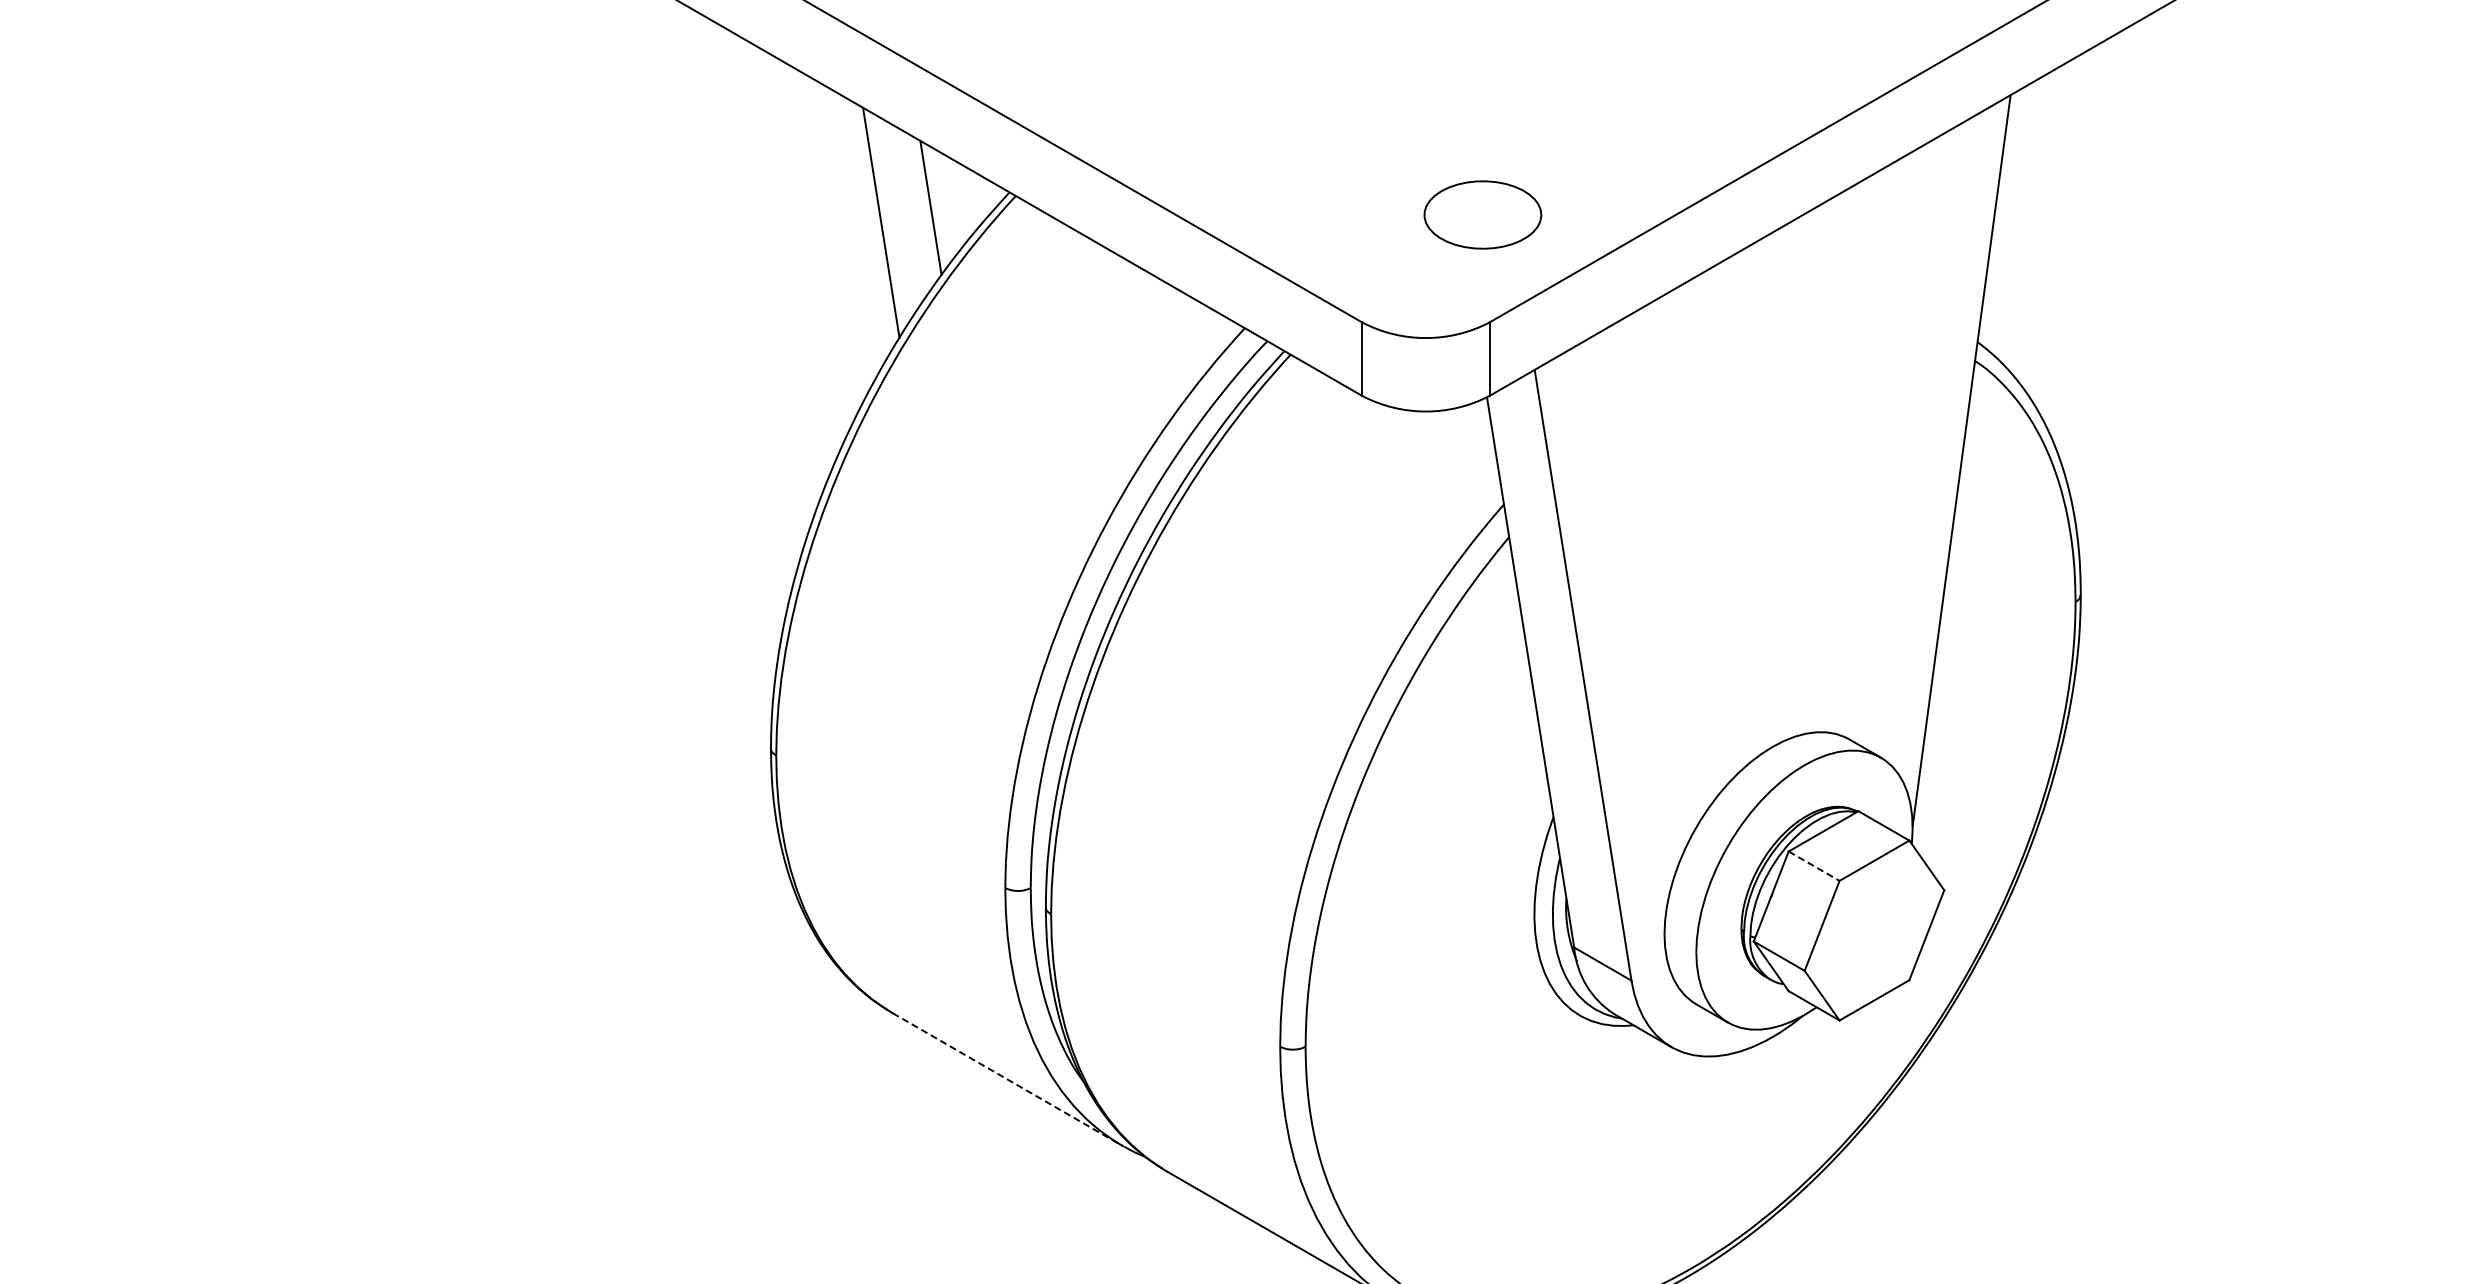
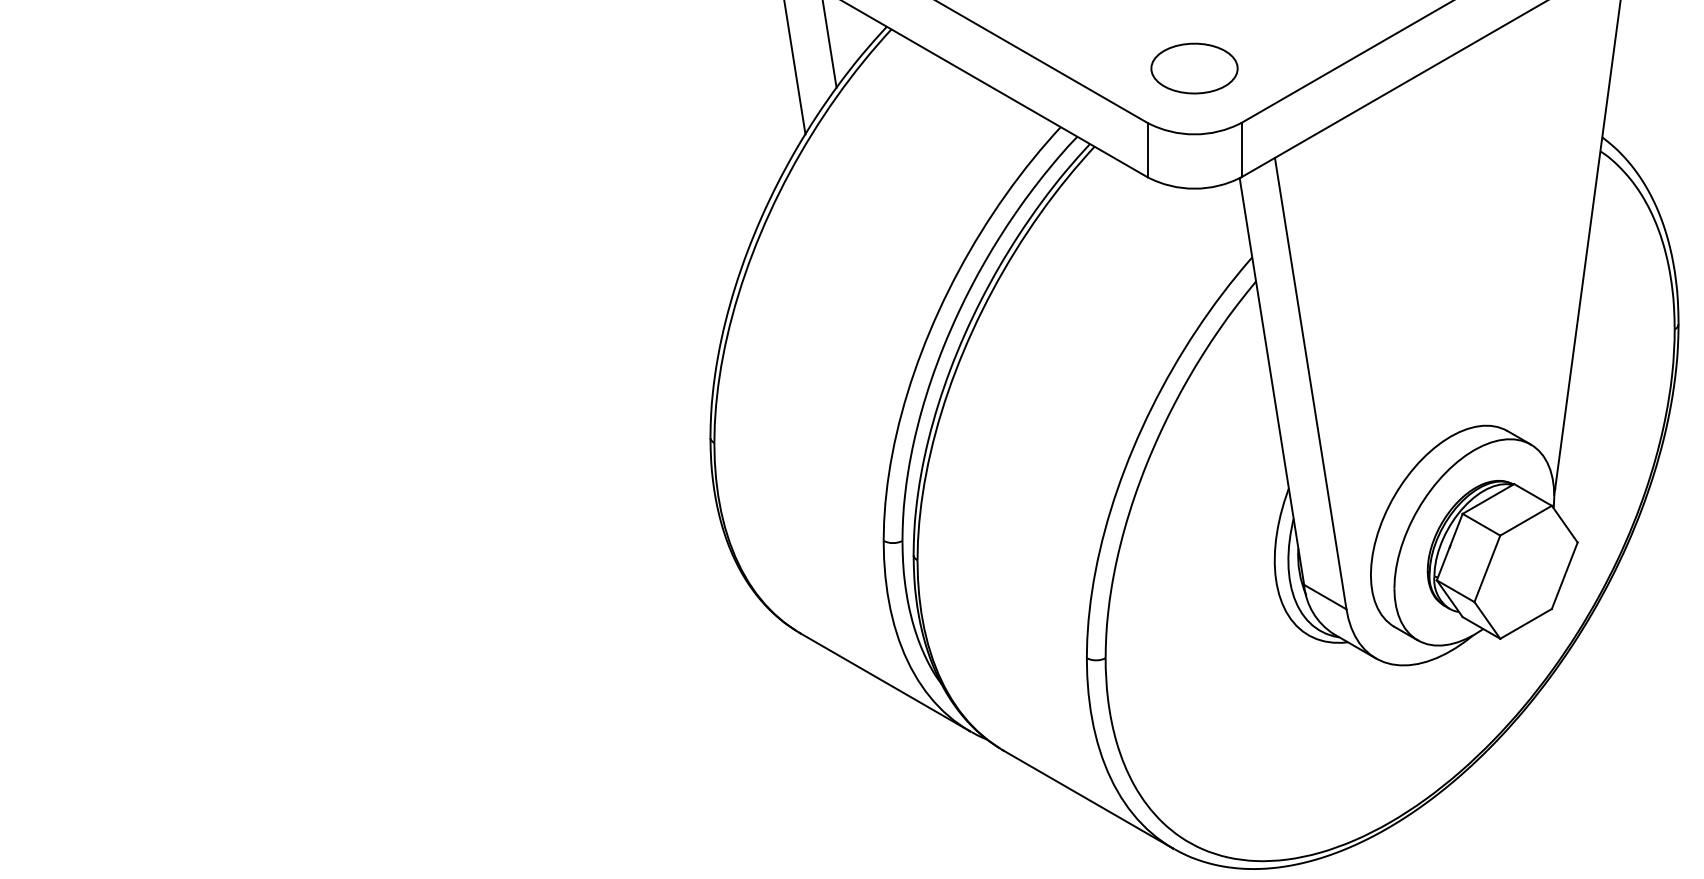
part: (1482, 214) -> (1194, 68), moved
line: (1814, 866) -> (1481, 524), dashed -> solid
line: (1007, 1079) -> (885, 682), dashed -> solid

